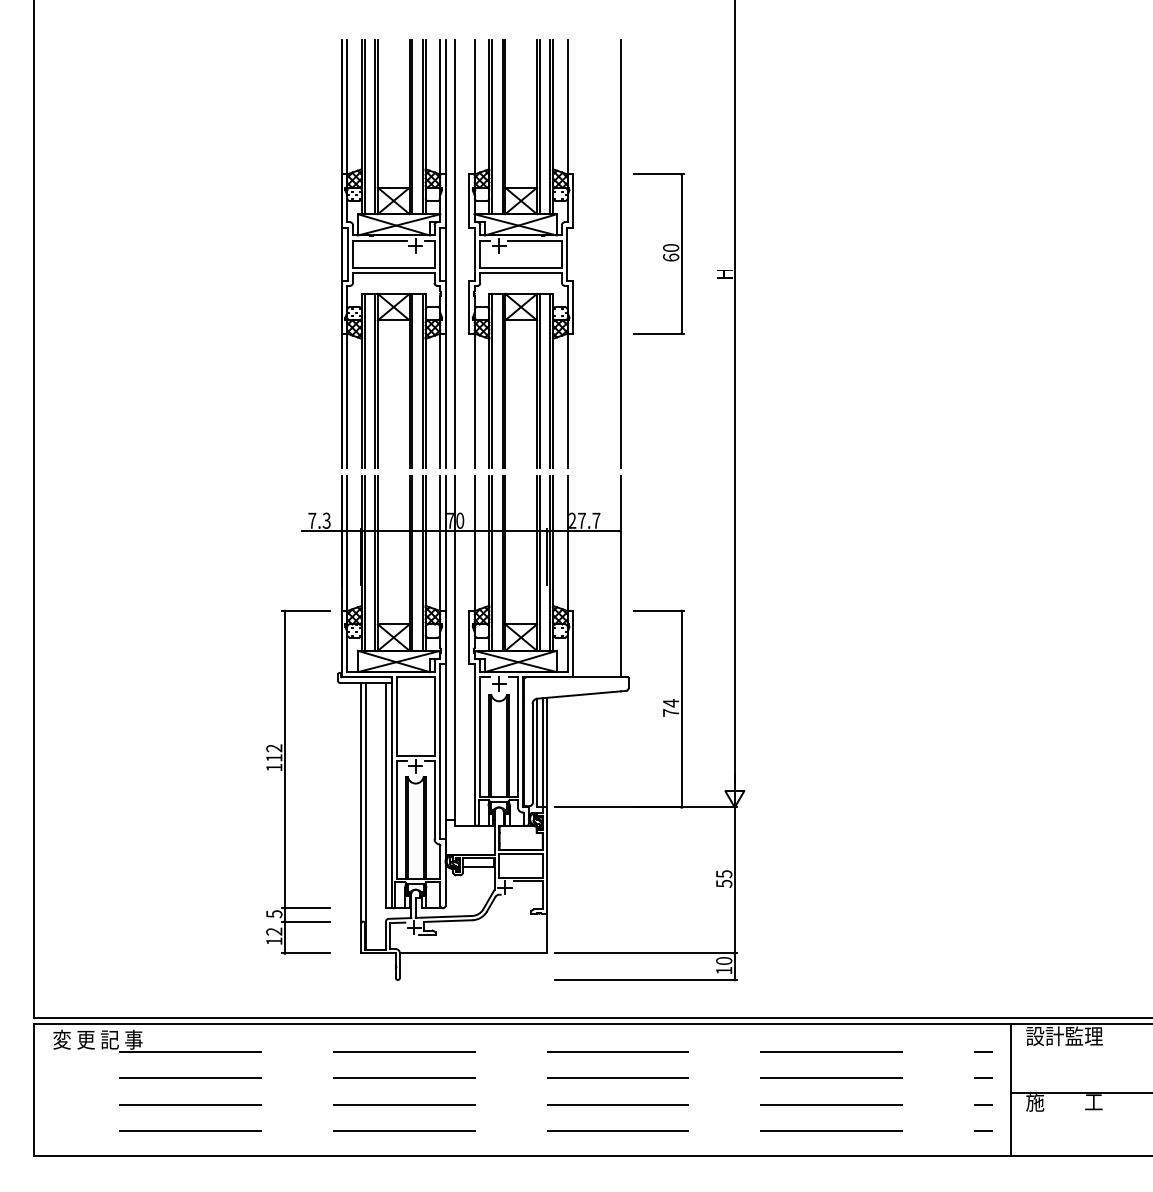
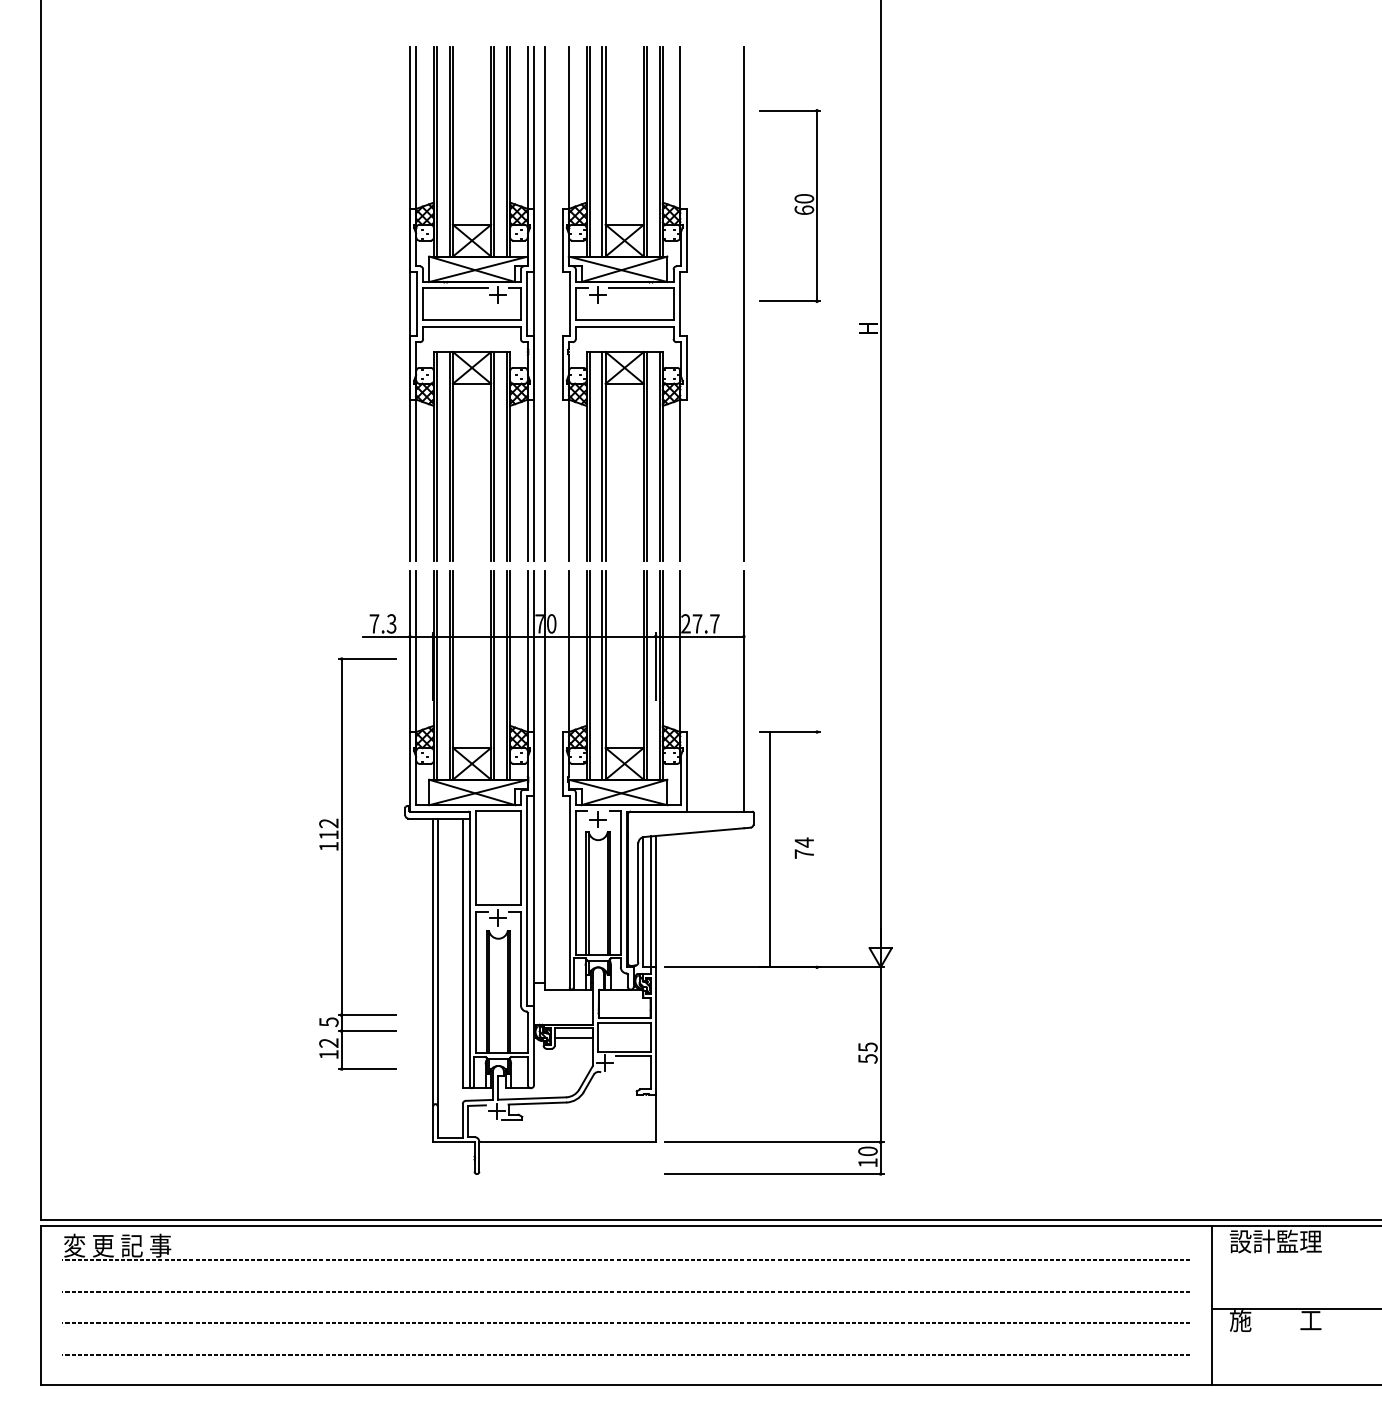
part: (658, 253) -> (789, 205), moved
line: (681, 709) -> (770, 849), moved
part: (285, 781) -> (342, 863), moved

